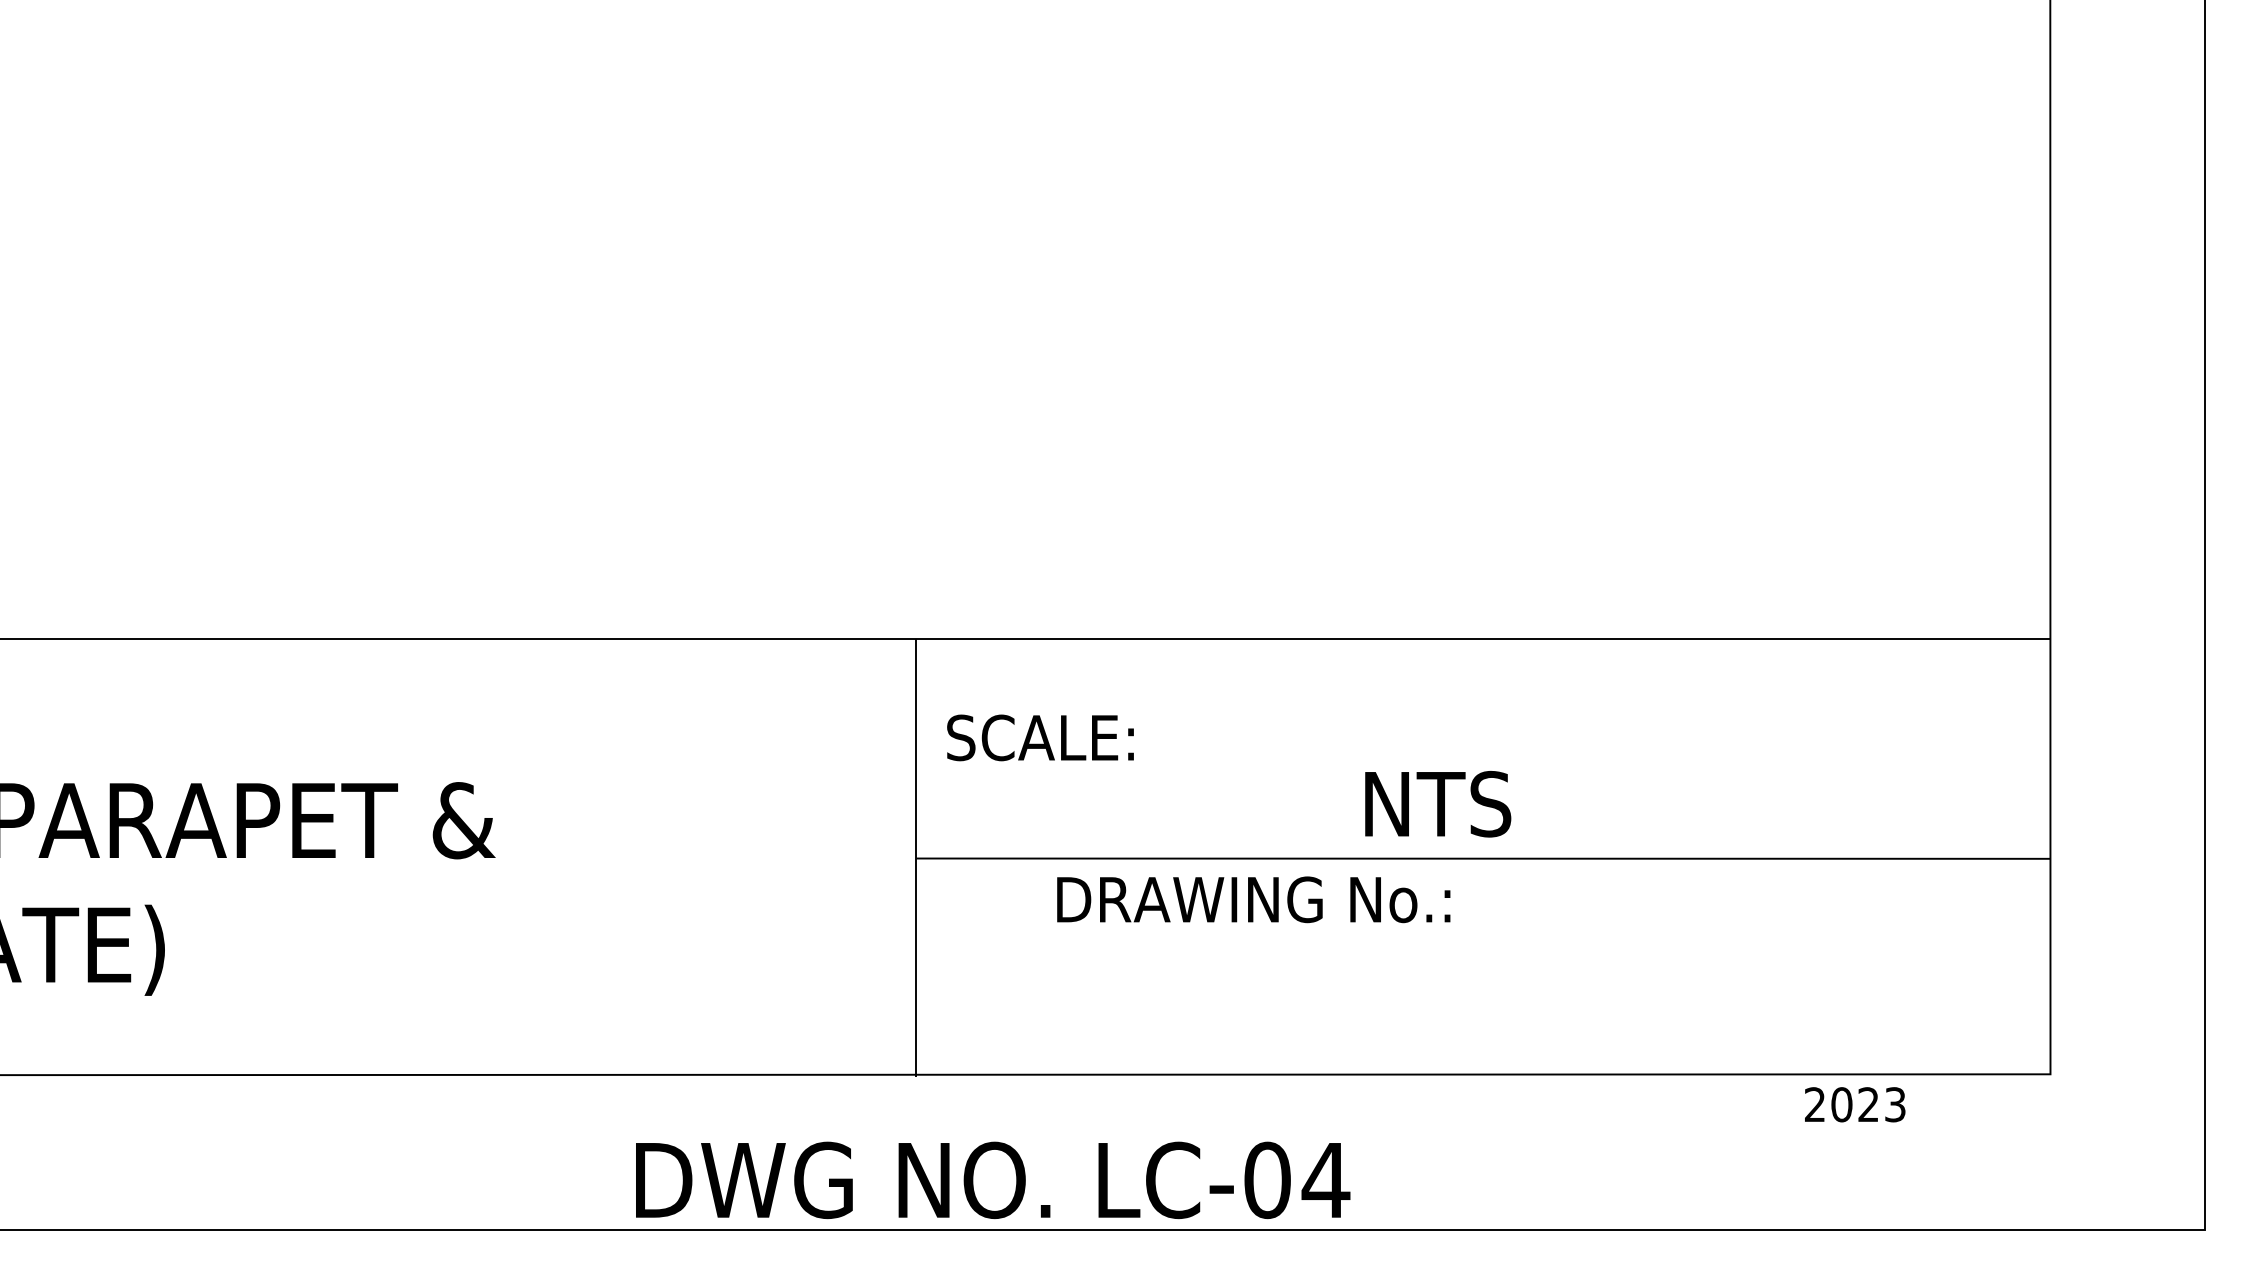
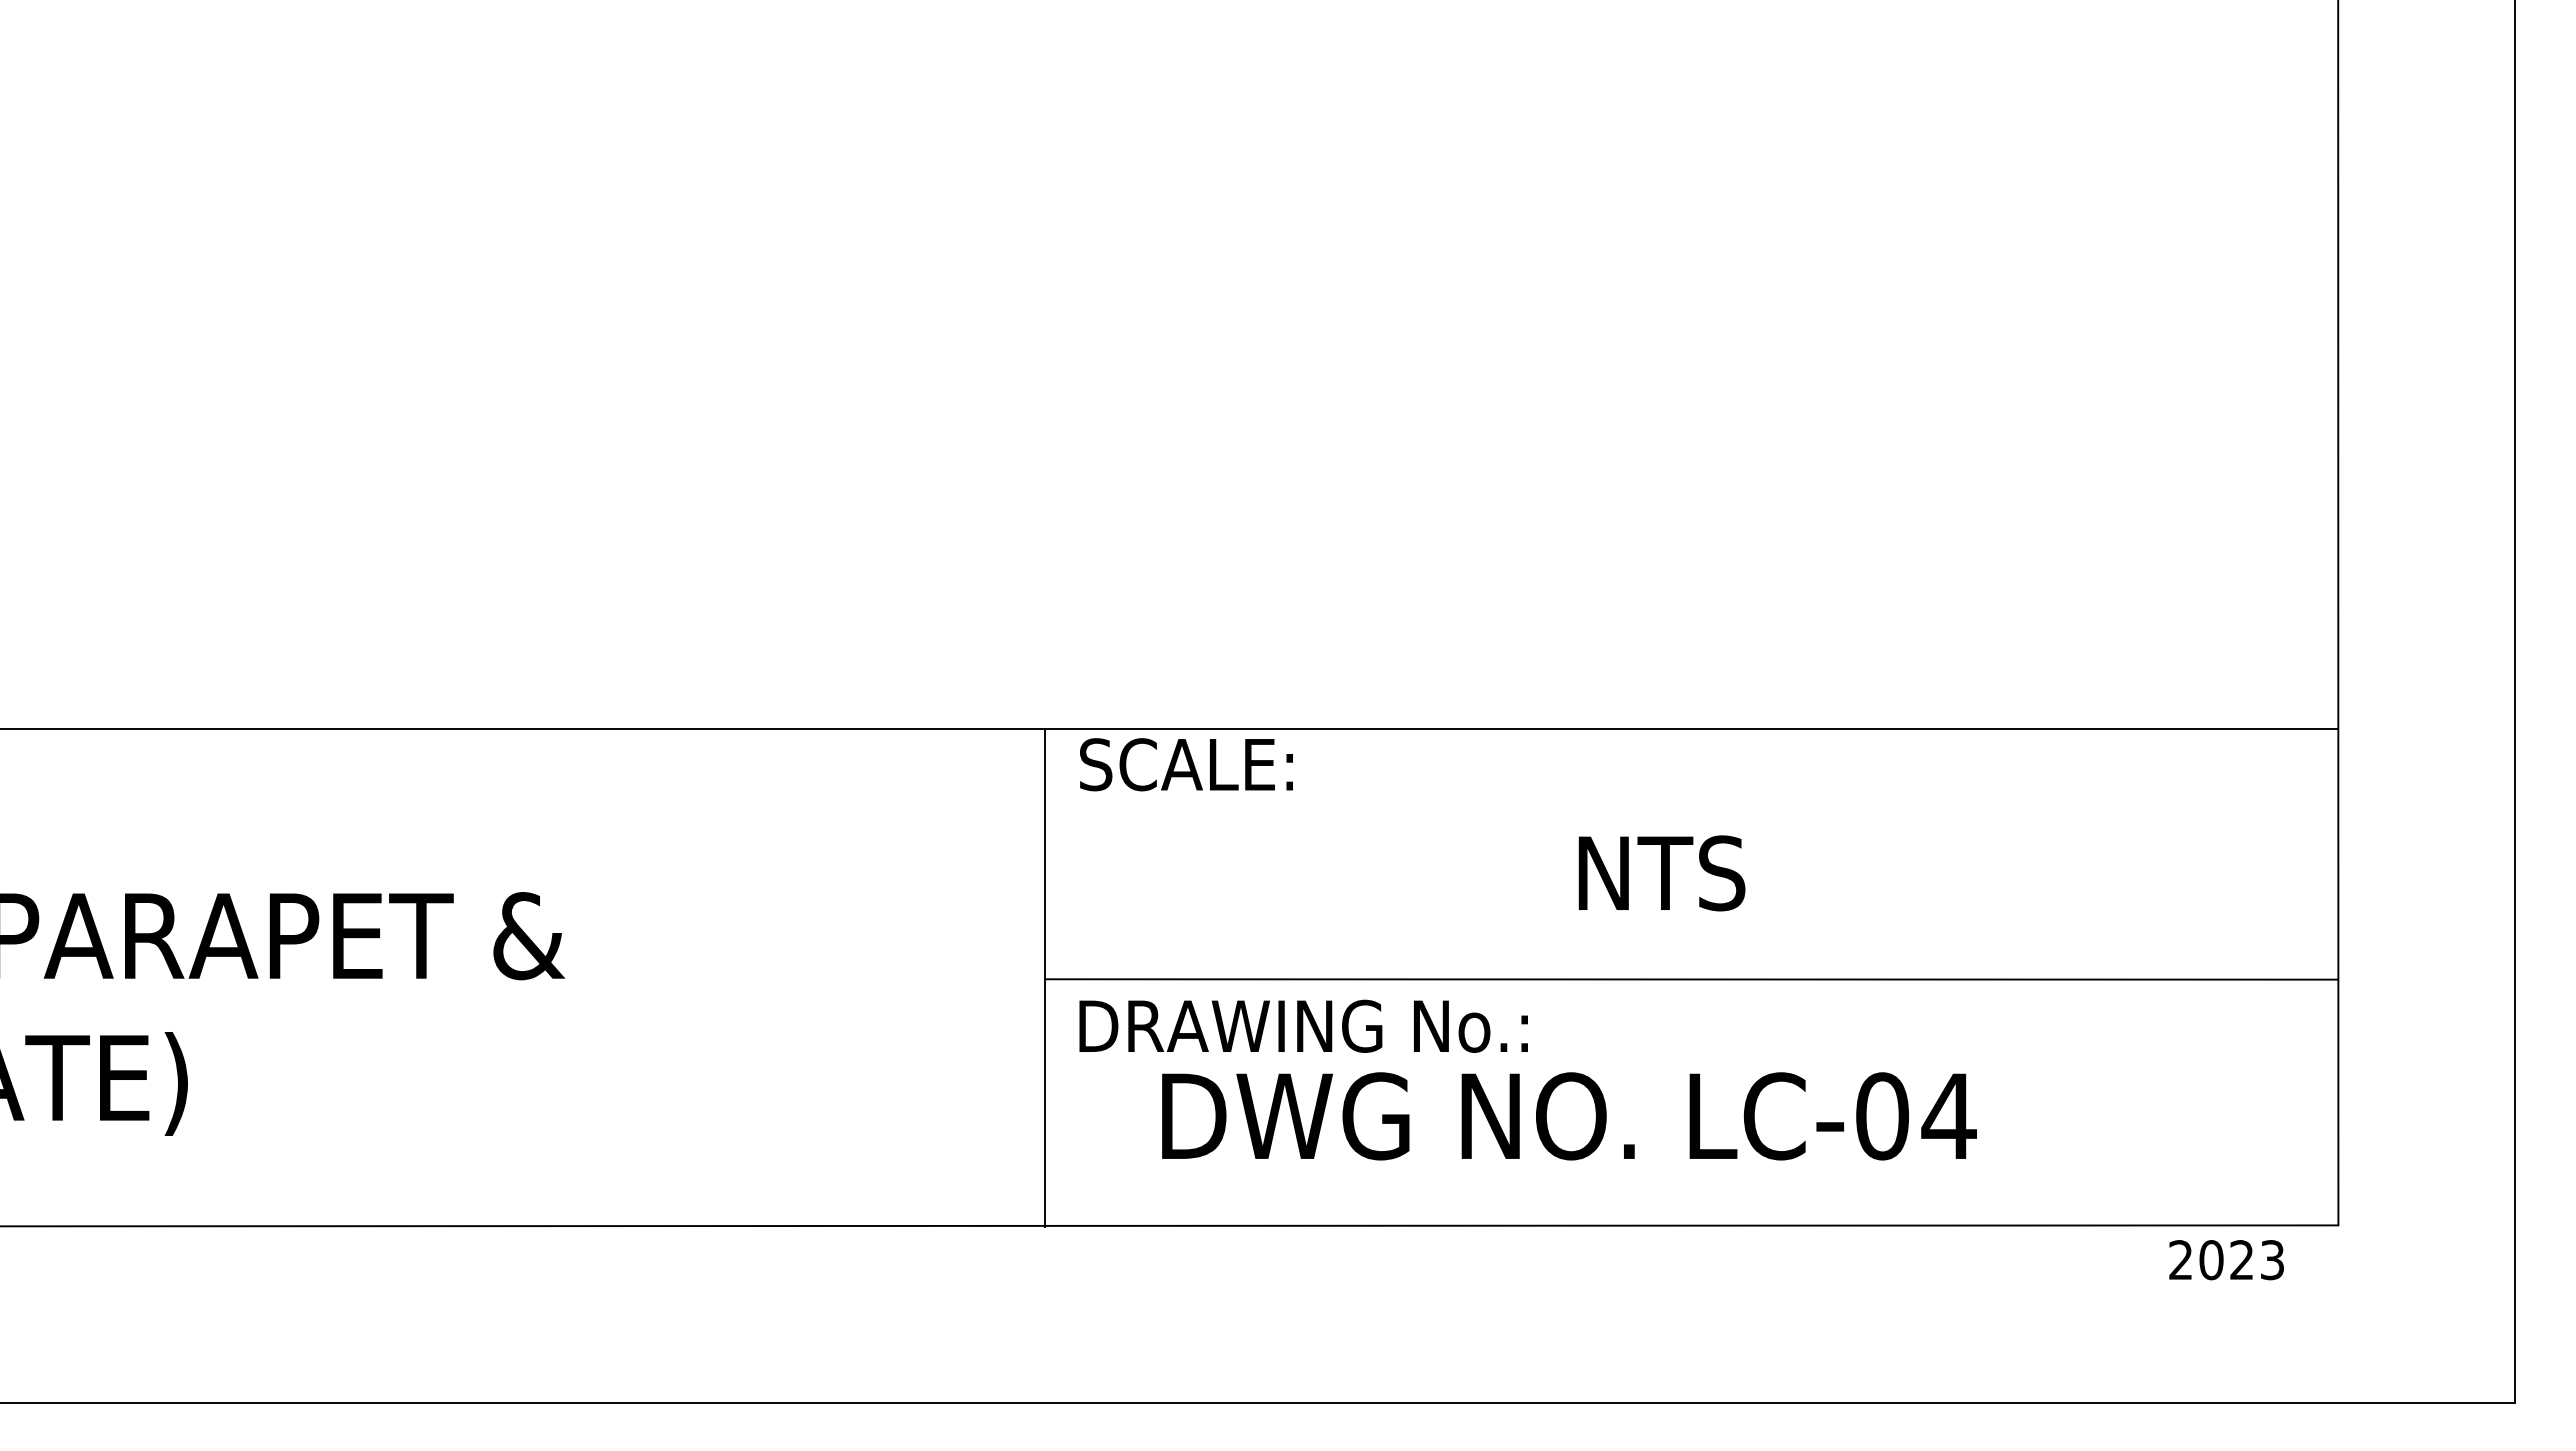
text: (1040, 737) -> (1186, 764), moved
text: (1437, 804) -> (1661, 873), moved
text: (1253, 899) -> (1303, 1025), moved
text: (1855, 1105) -> (2226, 1260), moved
text: (993, 1180) -> (1569, 1116), moved

